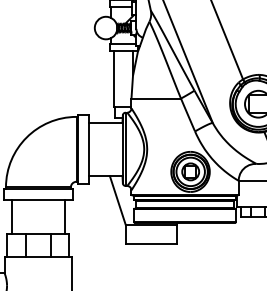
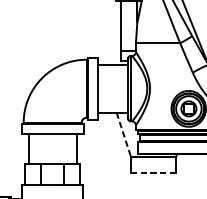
line: (117, 200) -> (123, 134), solid -> dashed
line: (150, 243) -> (152, 172), solid -> dashed

